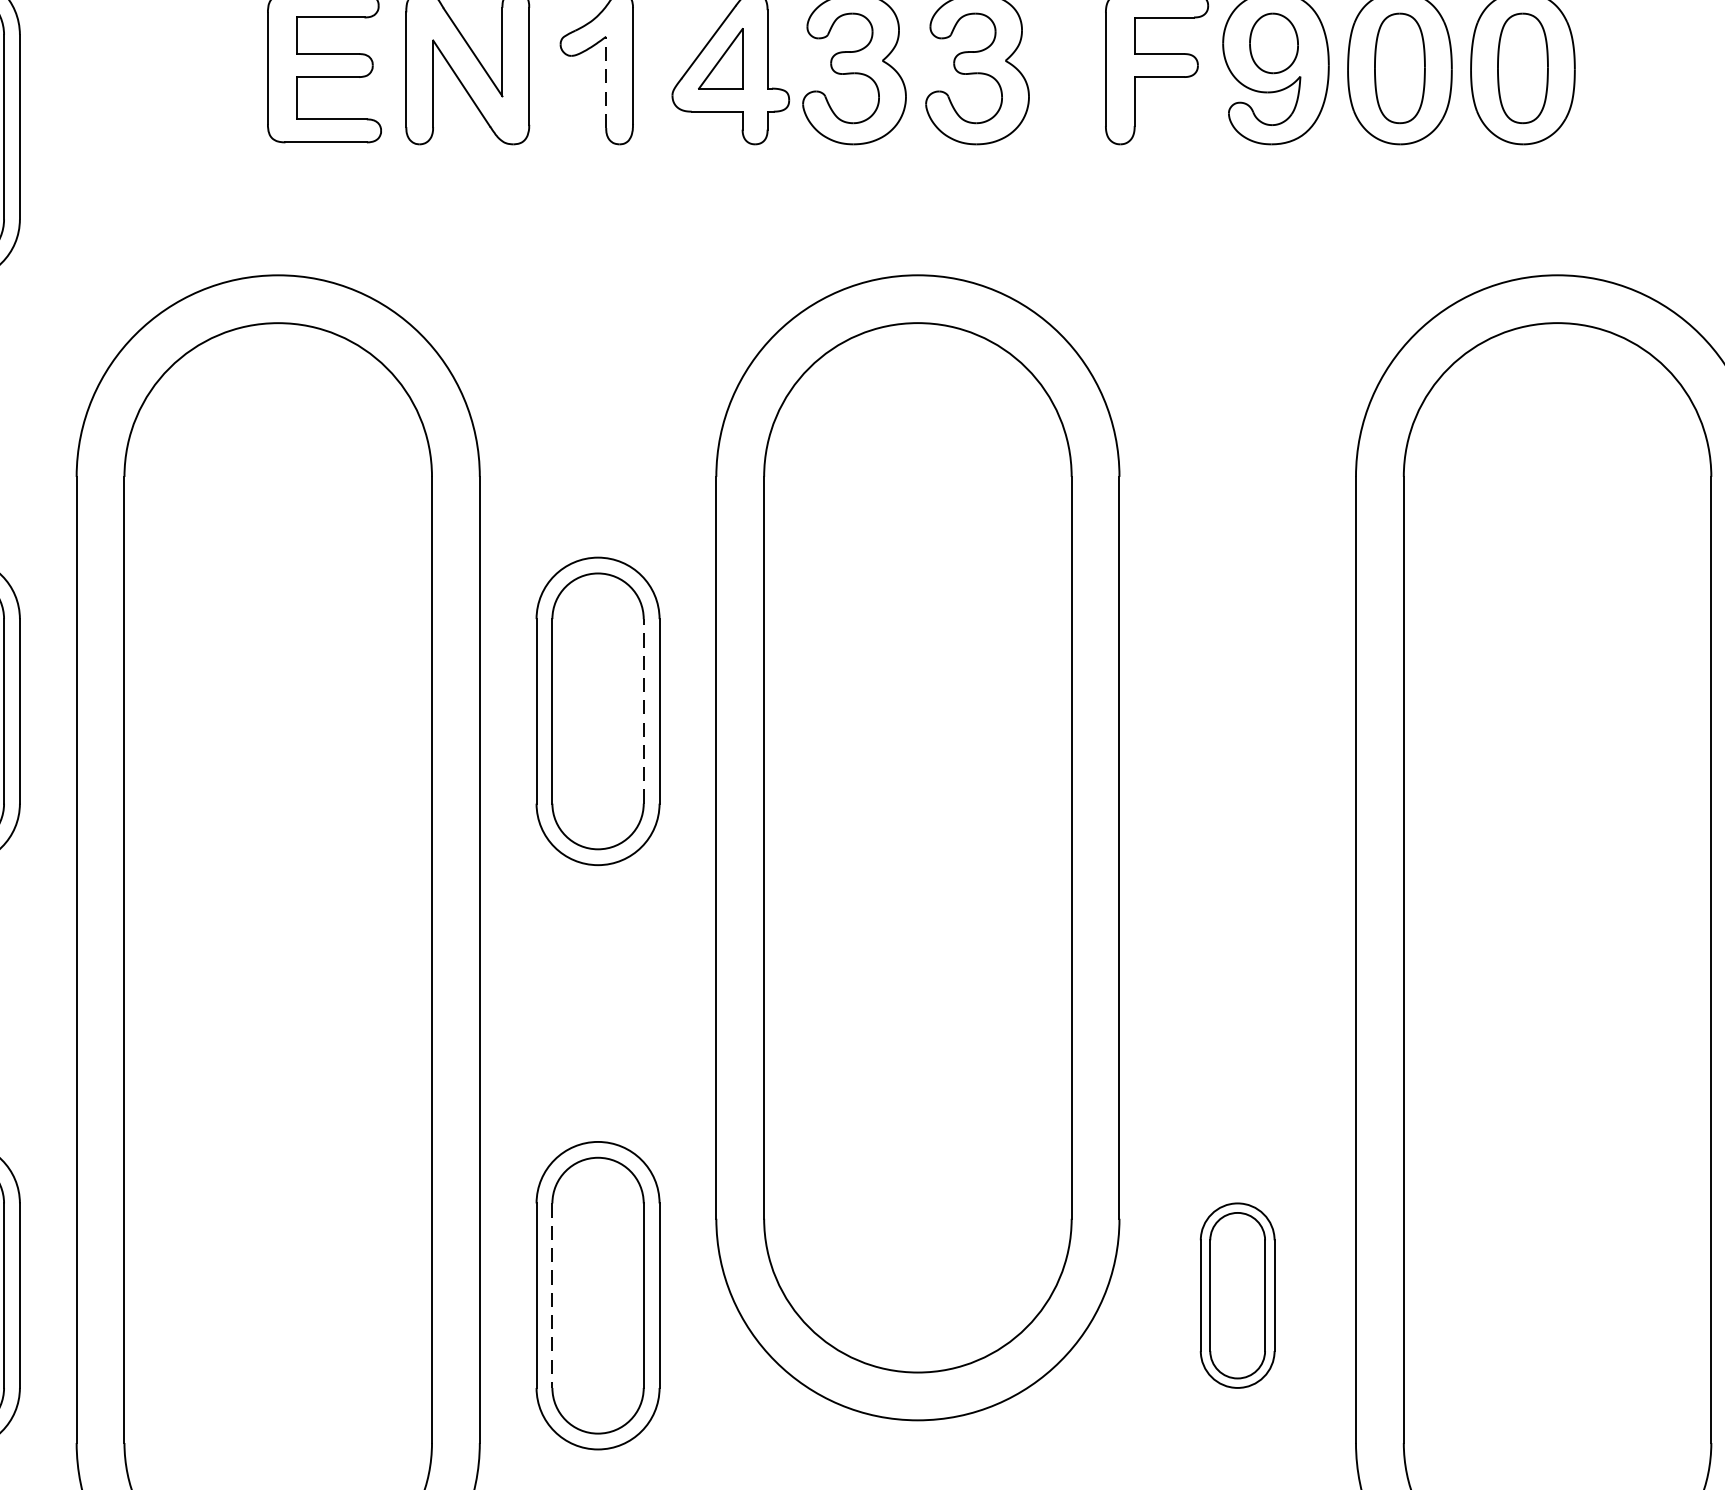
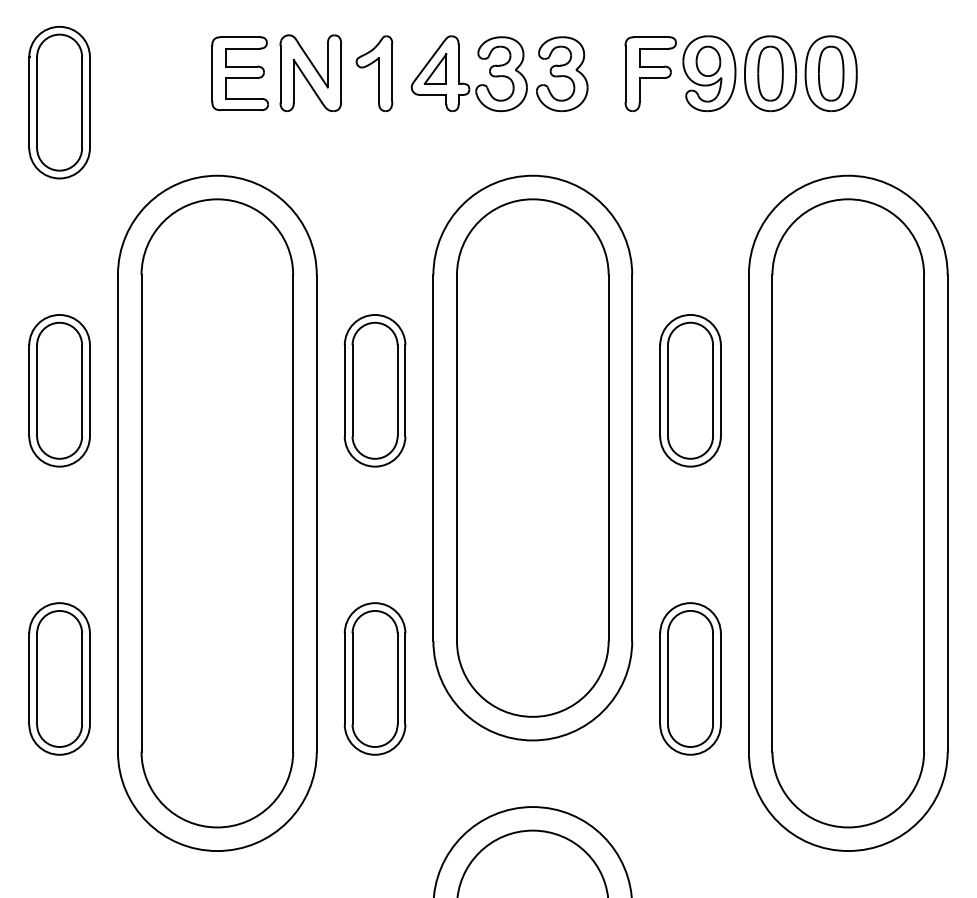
line: (607, 82) -> (379, 80), dashed -> solid
line: (643, 710) -> (397, 390), dashed -> solid
part: (1237, 710) -> (690, 390), added
part: (1237, 1294) -> (690, 678), size x1.67
line: (552, 1296) -> (352, 679), dashed -> solid

